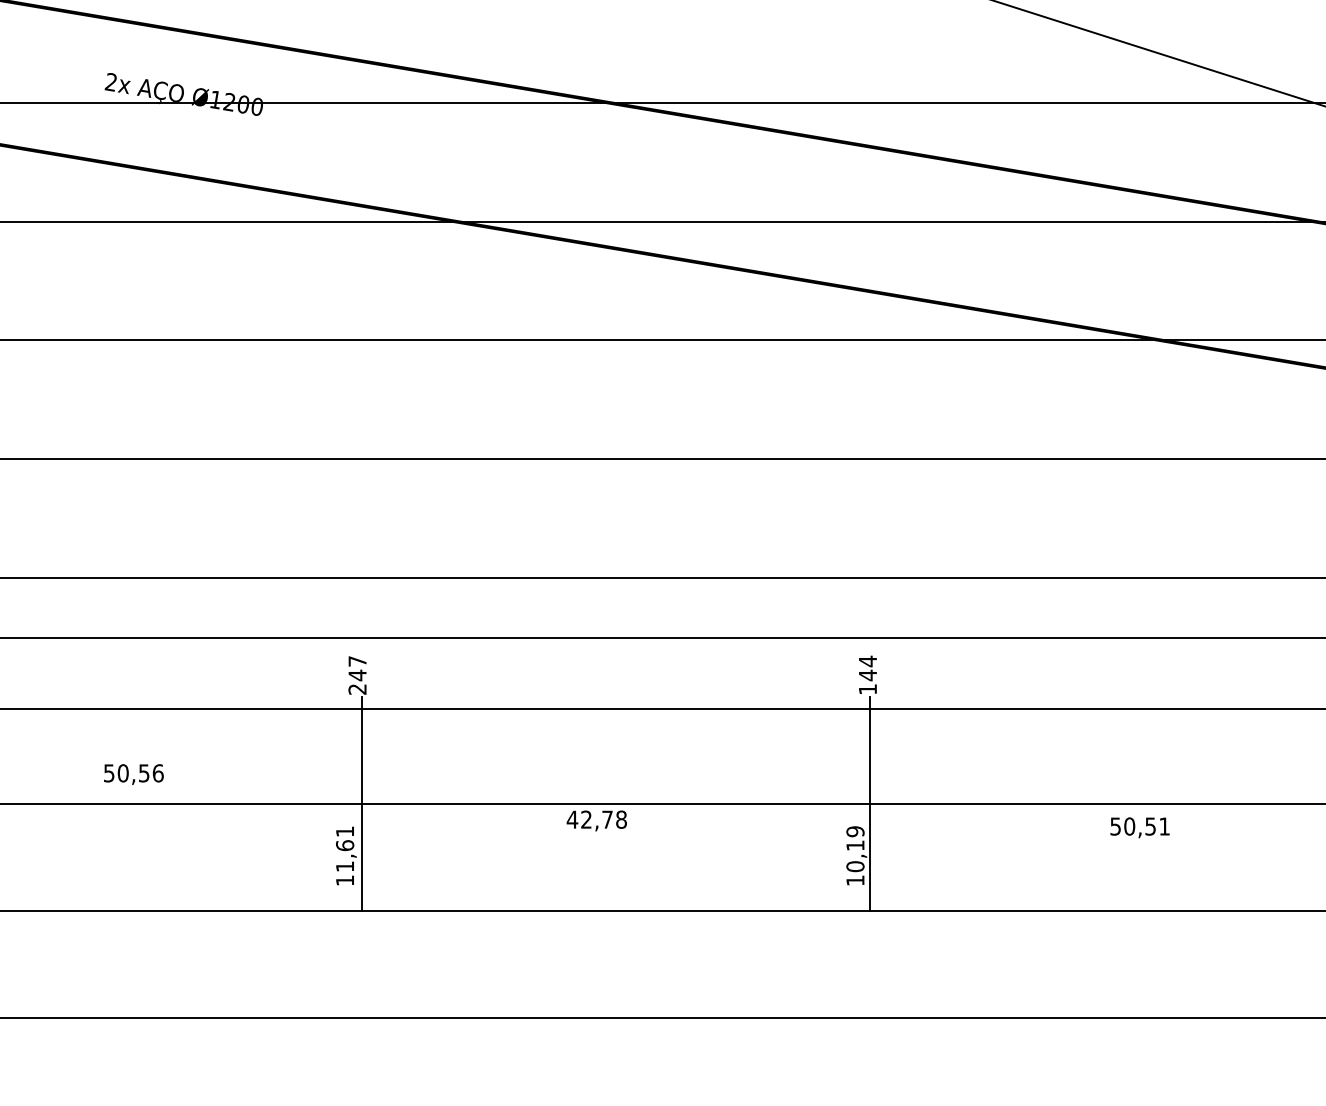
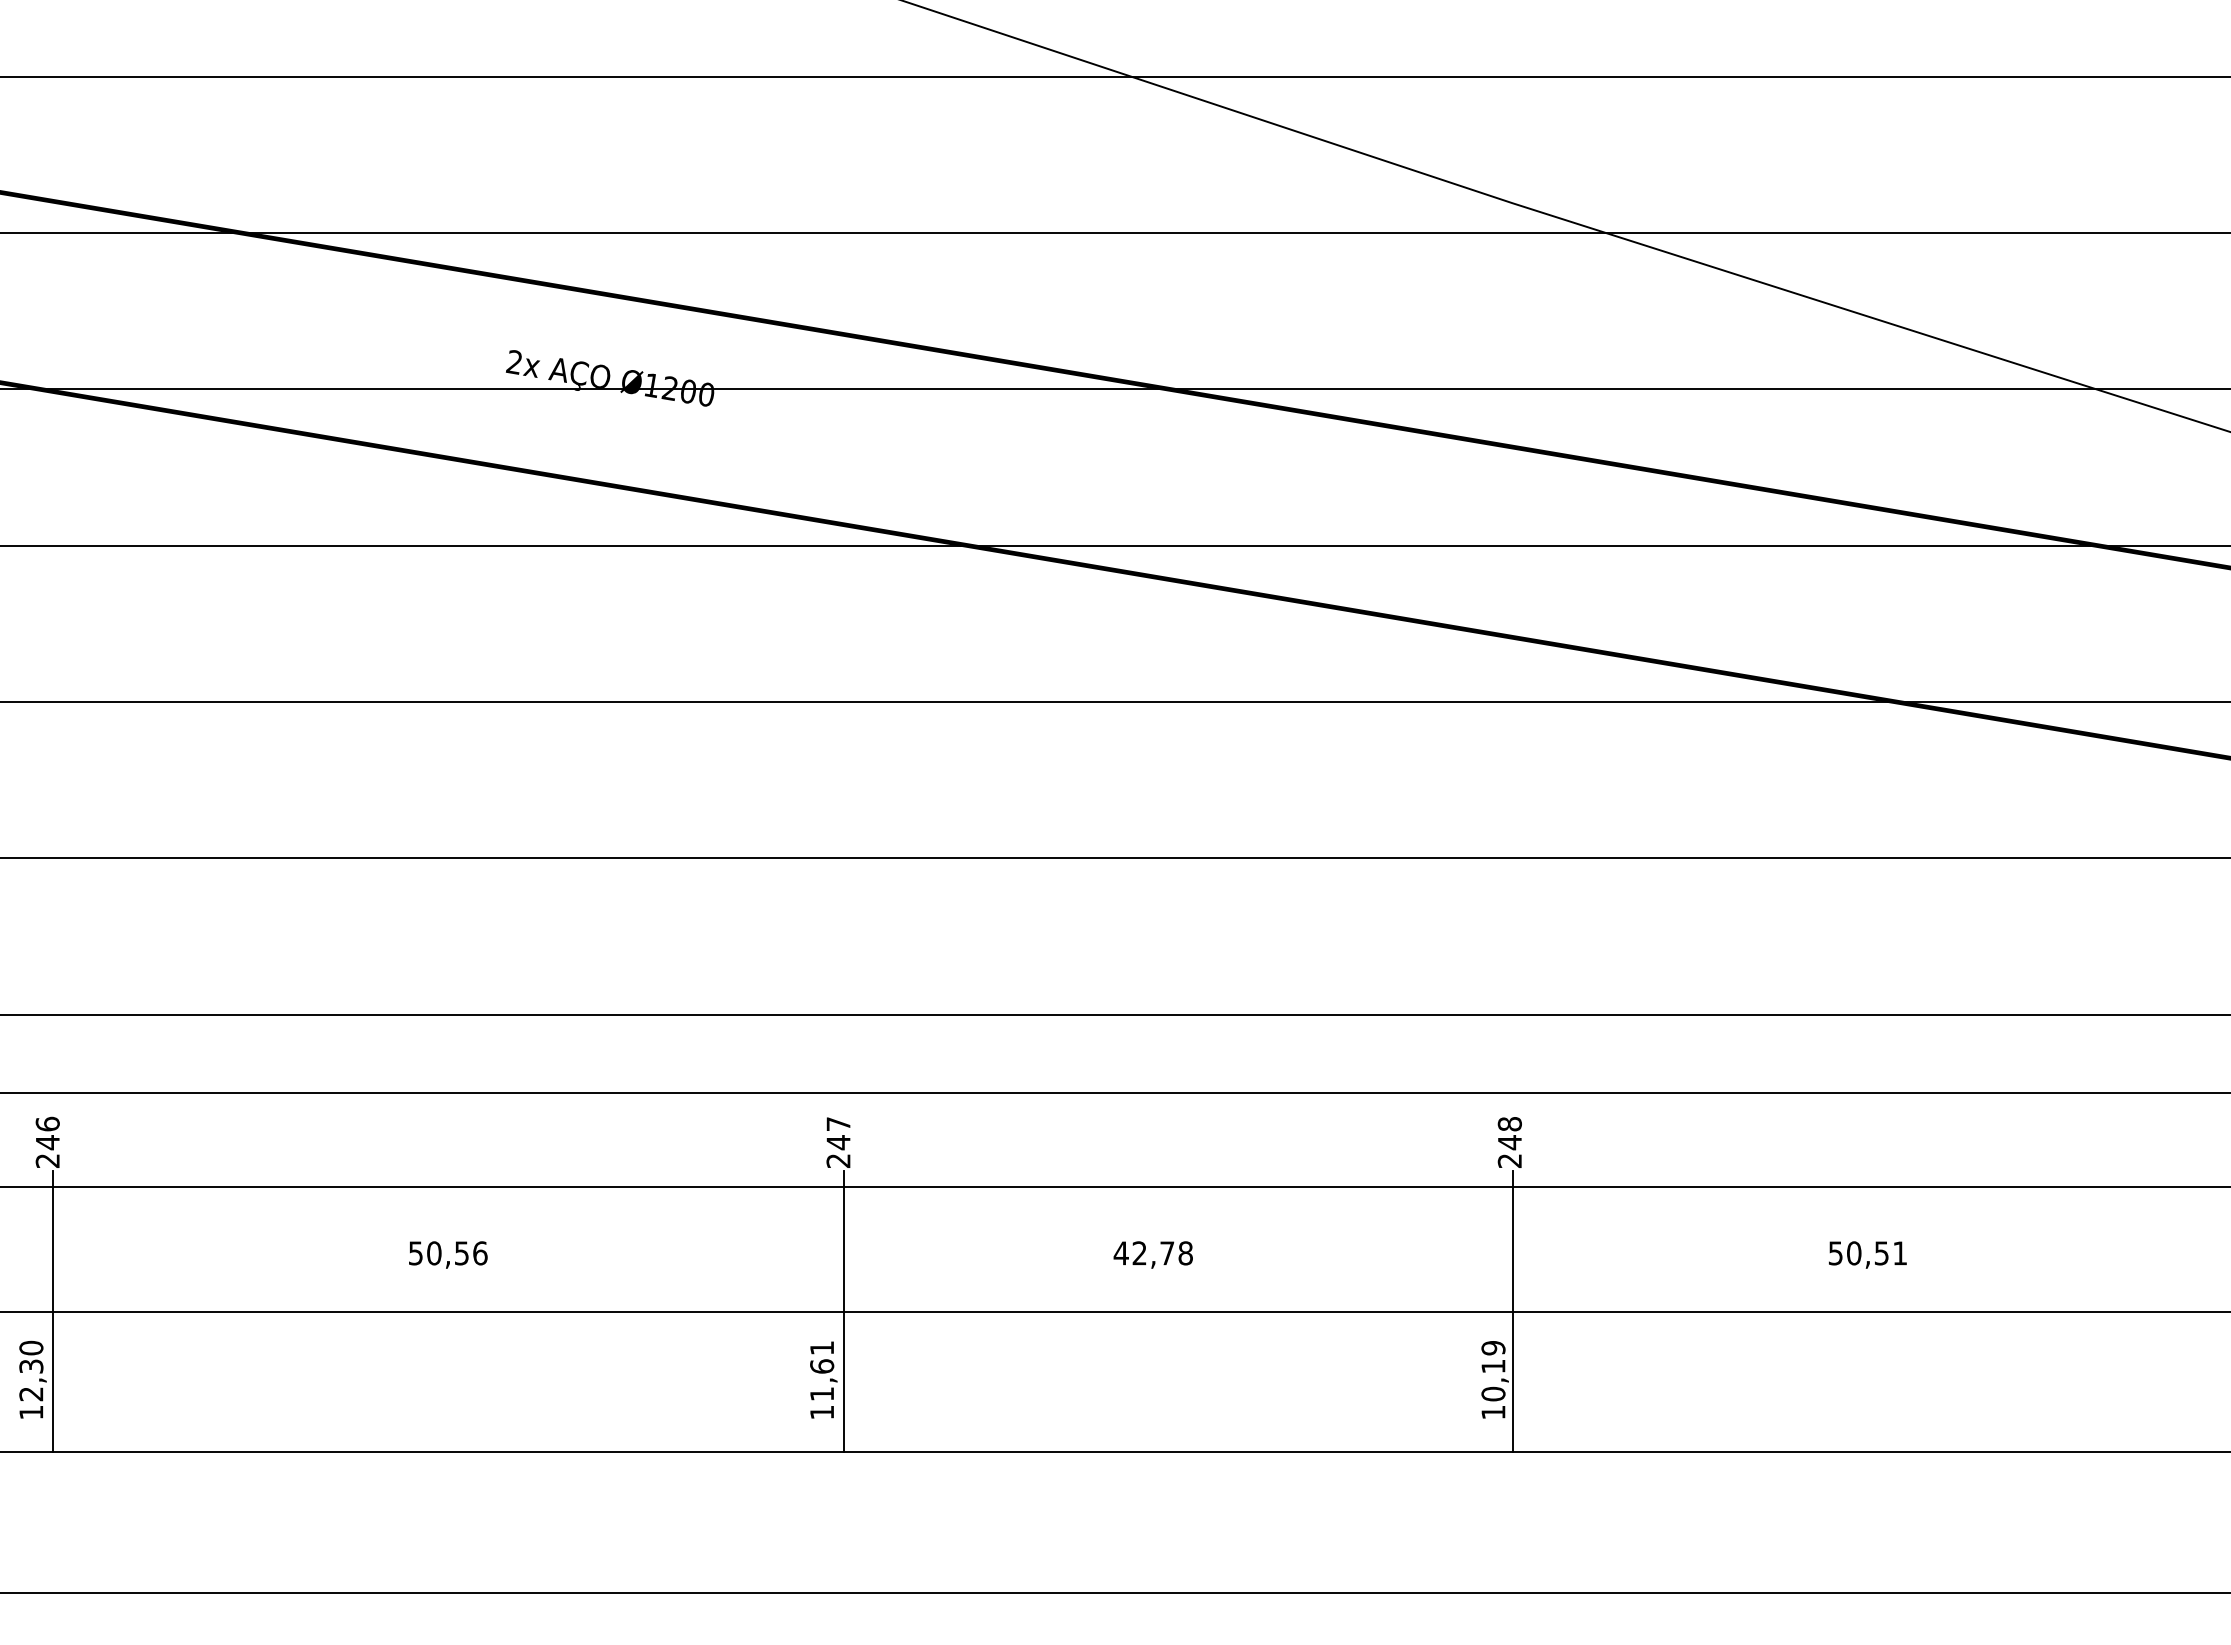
text: (867, 674) -> (1509, 1141), 144 -> 248
text: (134, 774) -> (448, 1254), moved
text: (596, 820) -> (1152, 1254), moved
text: (1139, 827) -> (1867, 1254), moved

